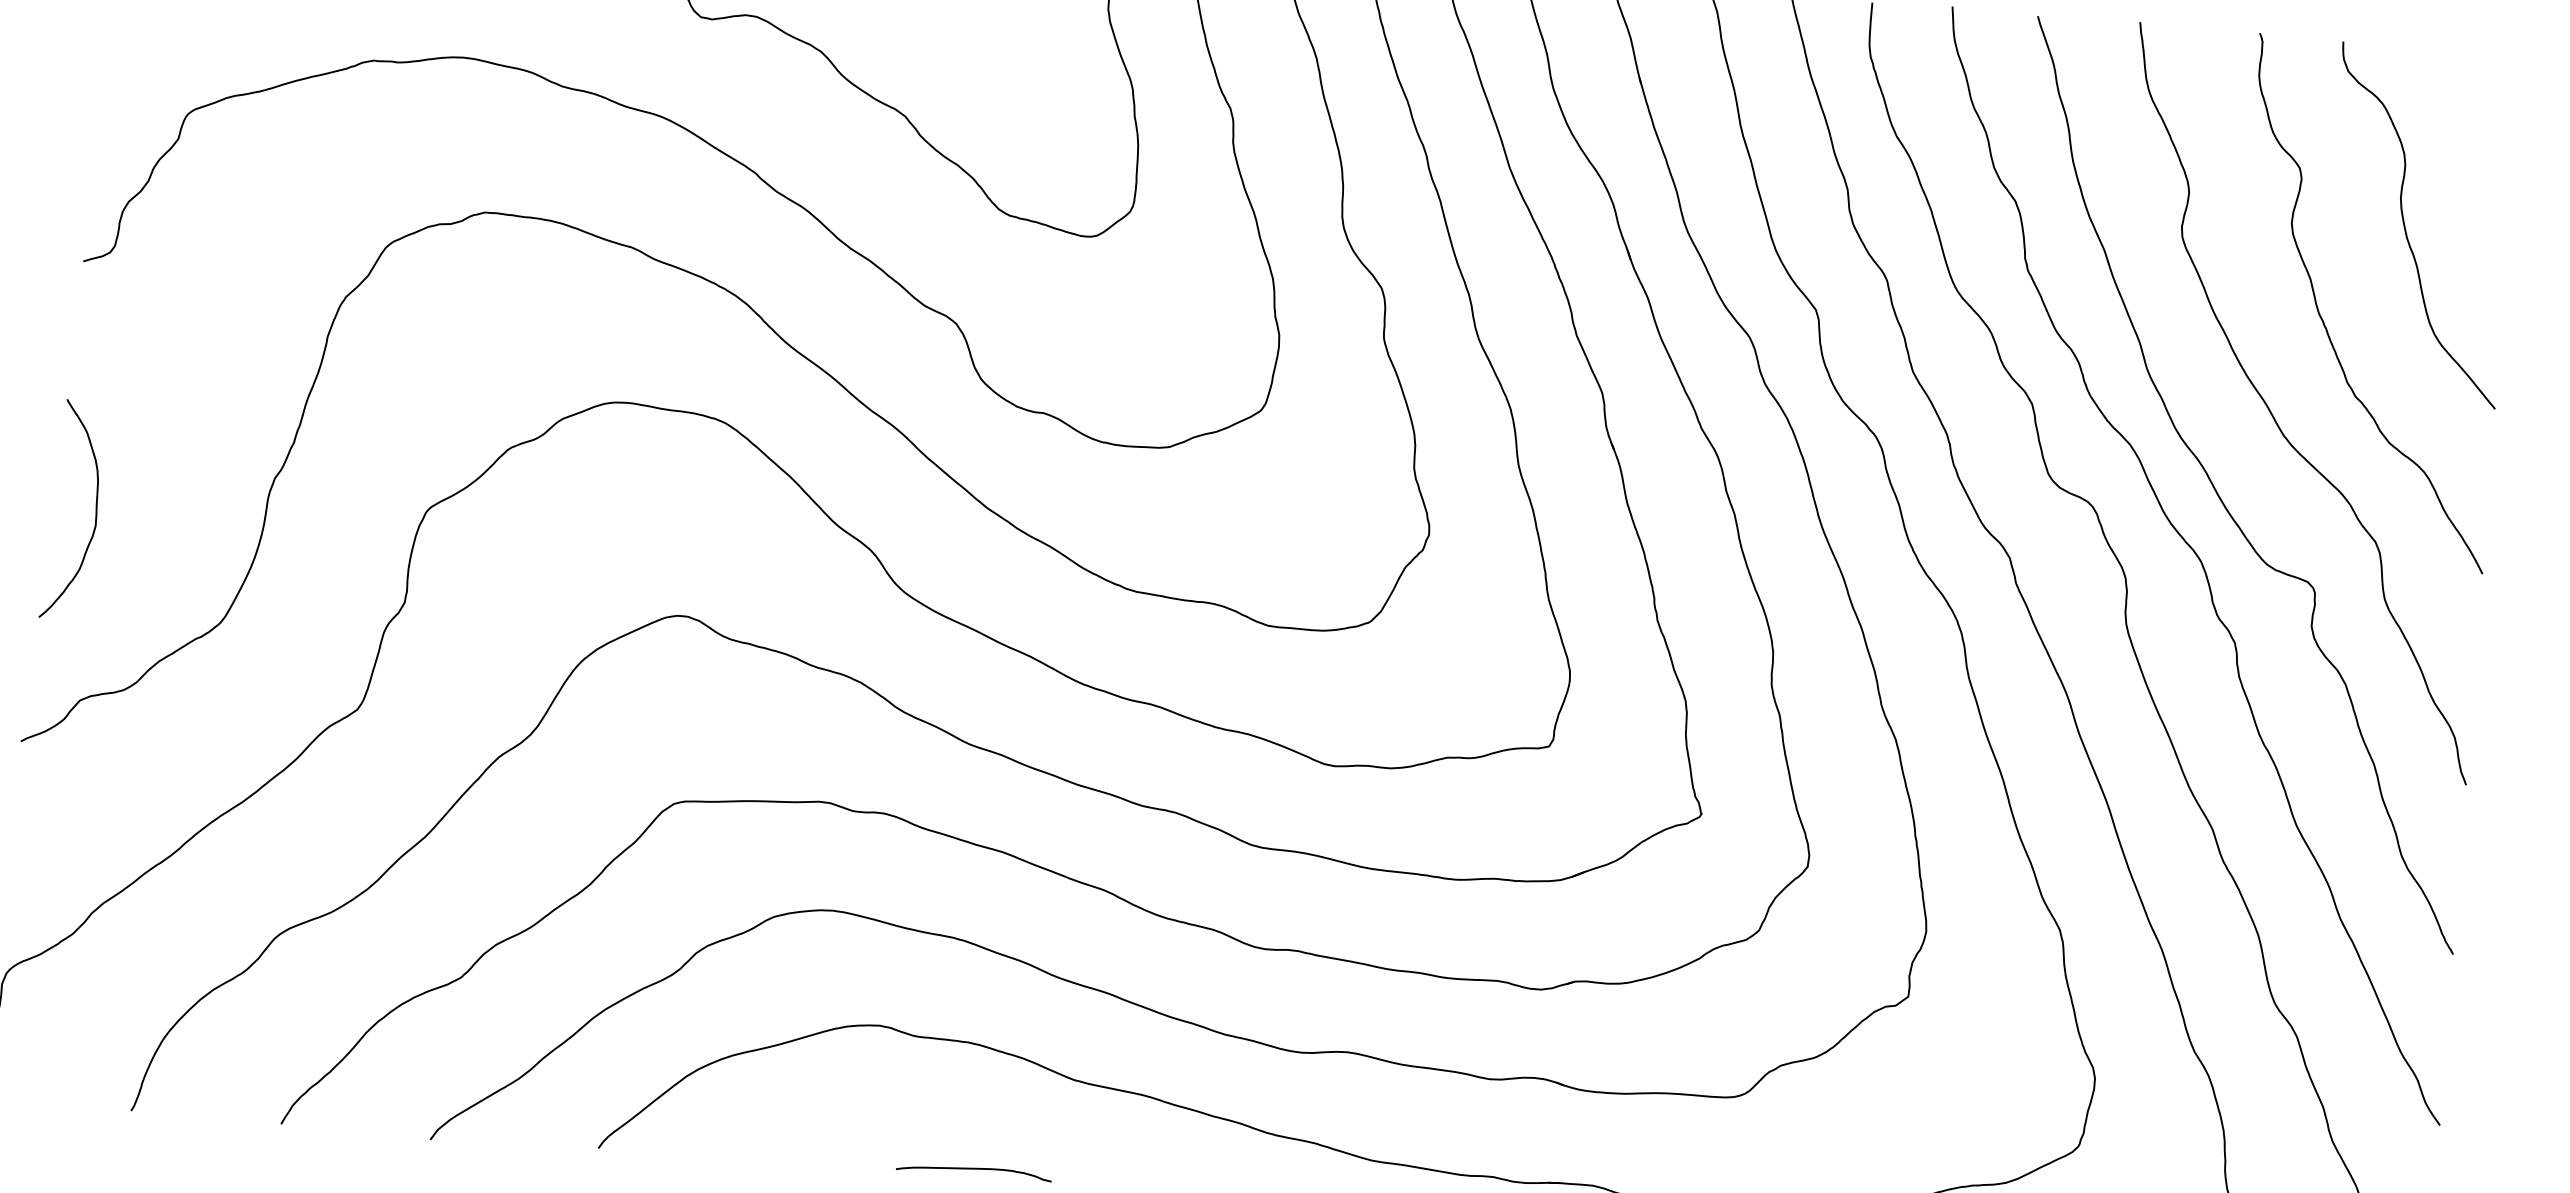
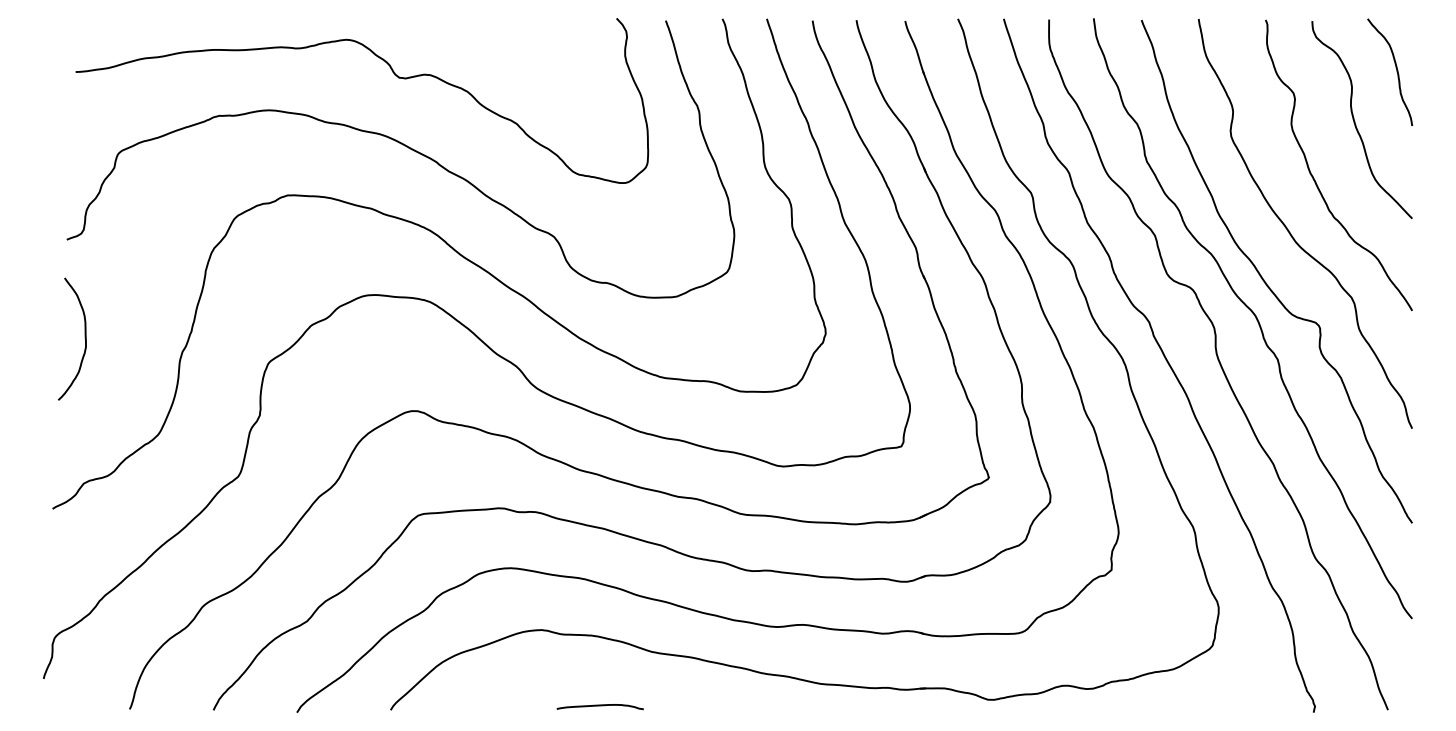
curve: (2487, 143) -> (1396, 71), added
curve: (94, 510) -> (84, 338), moved

